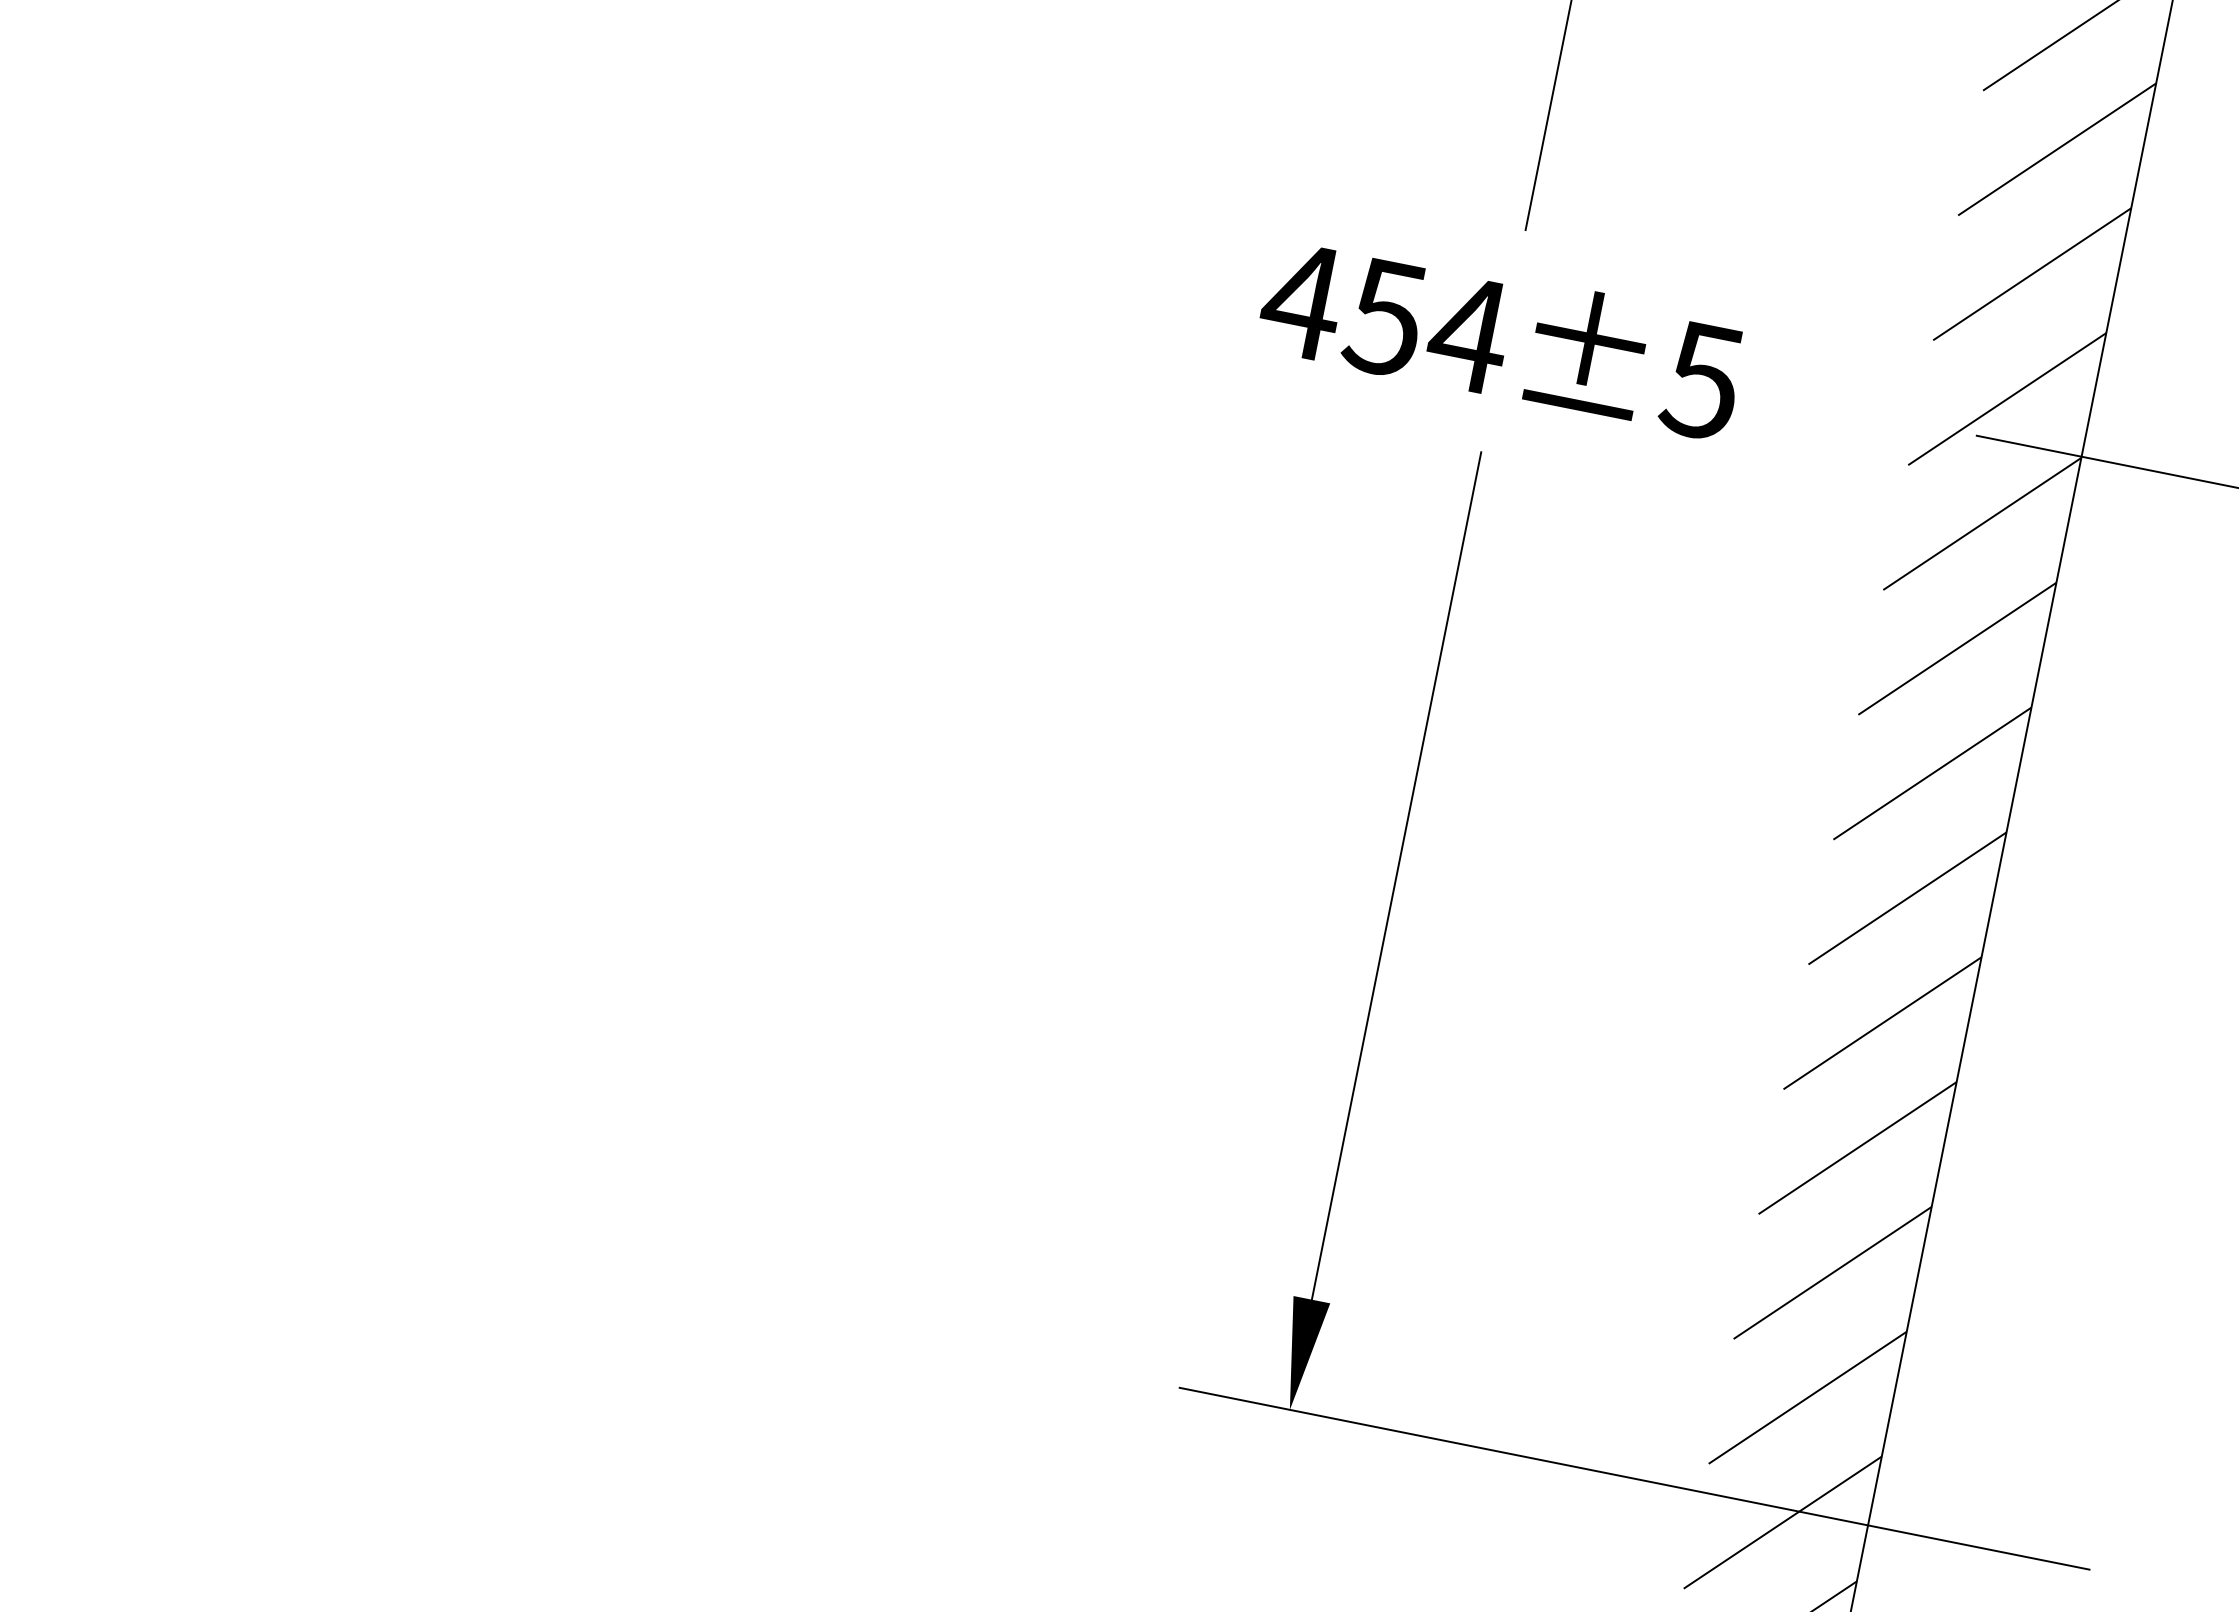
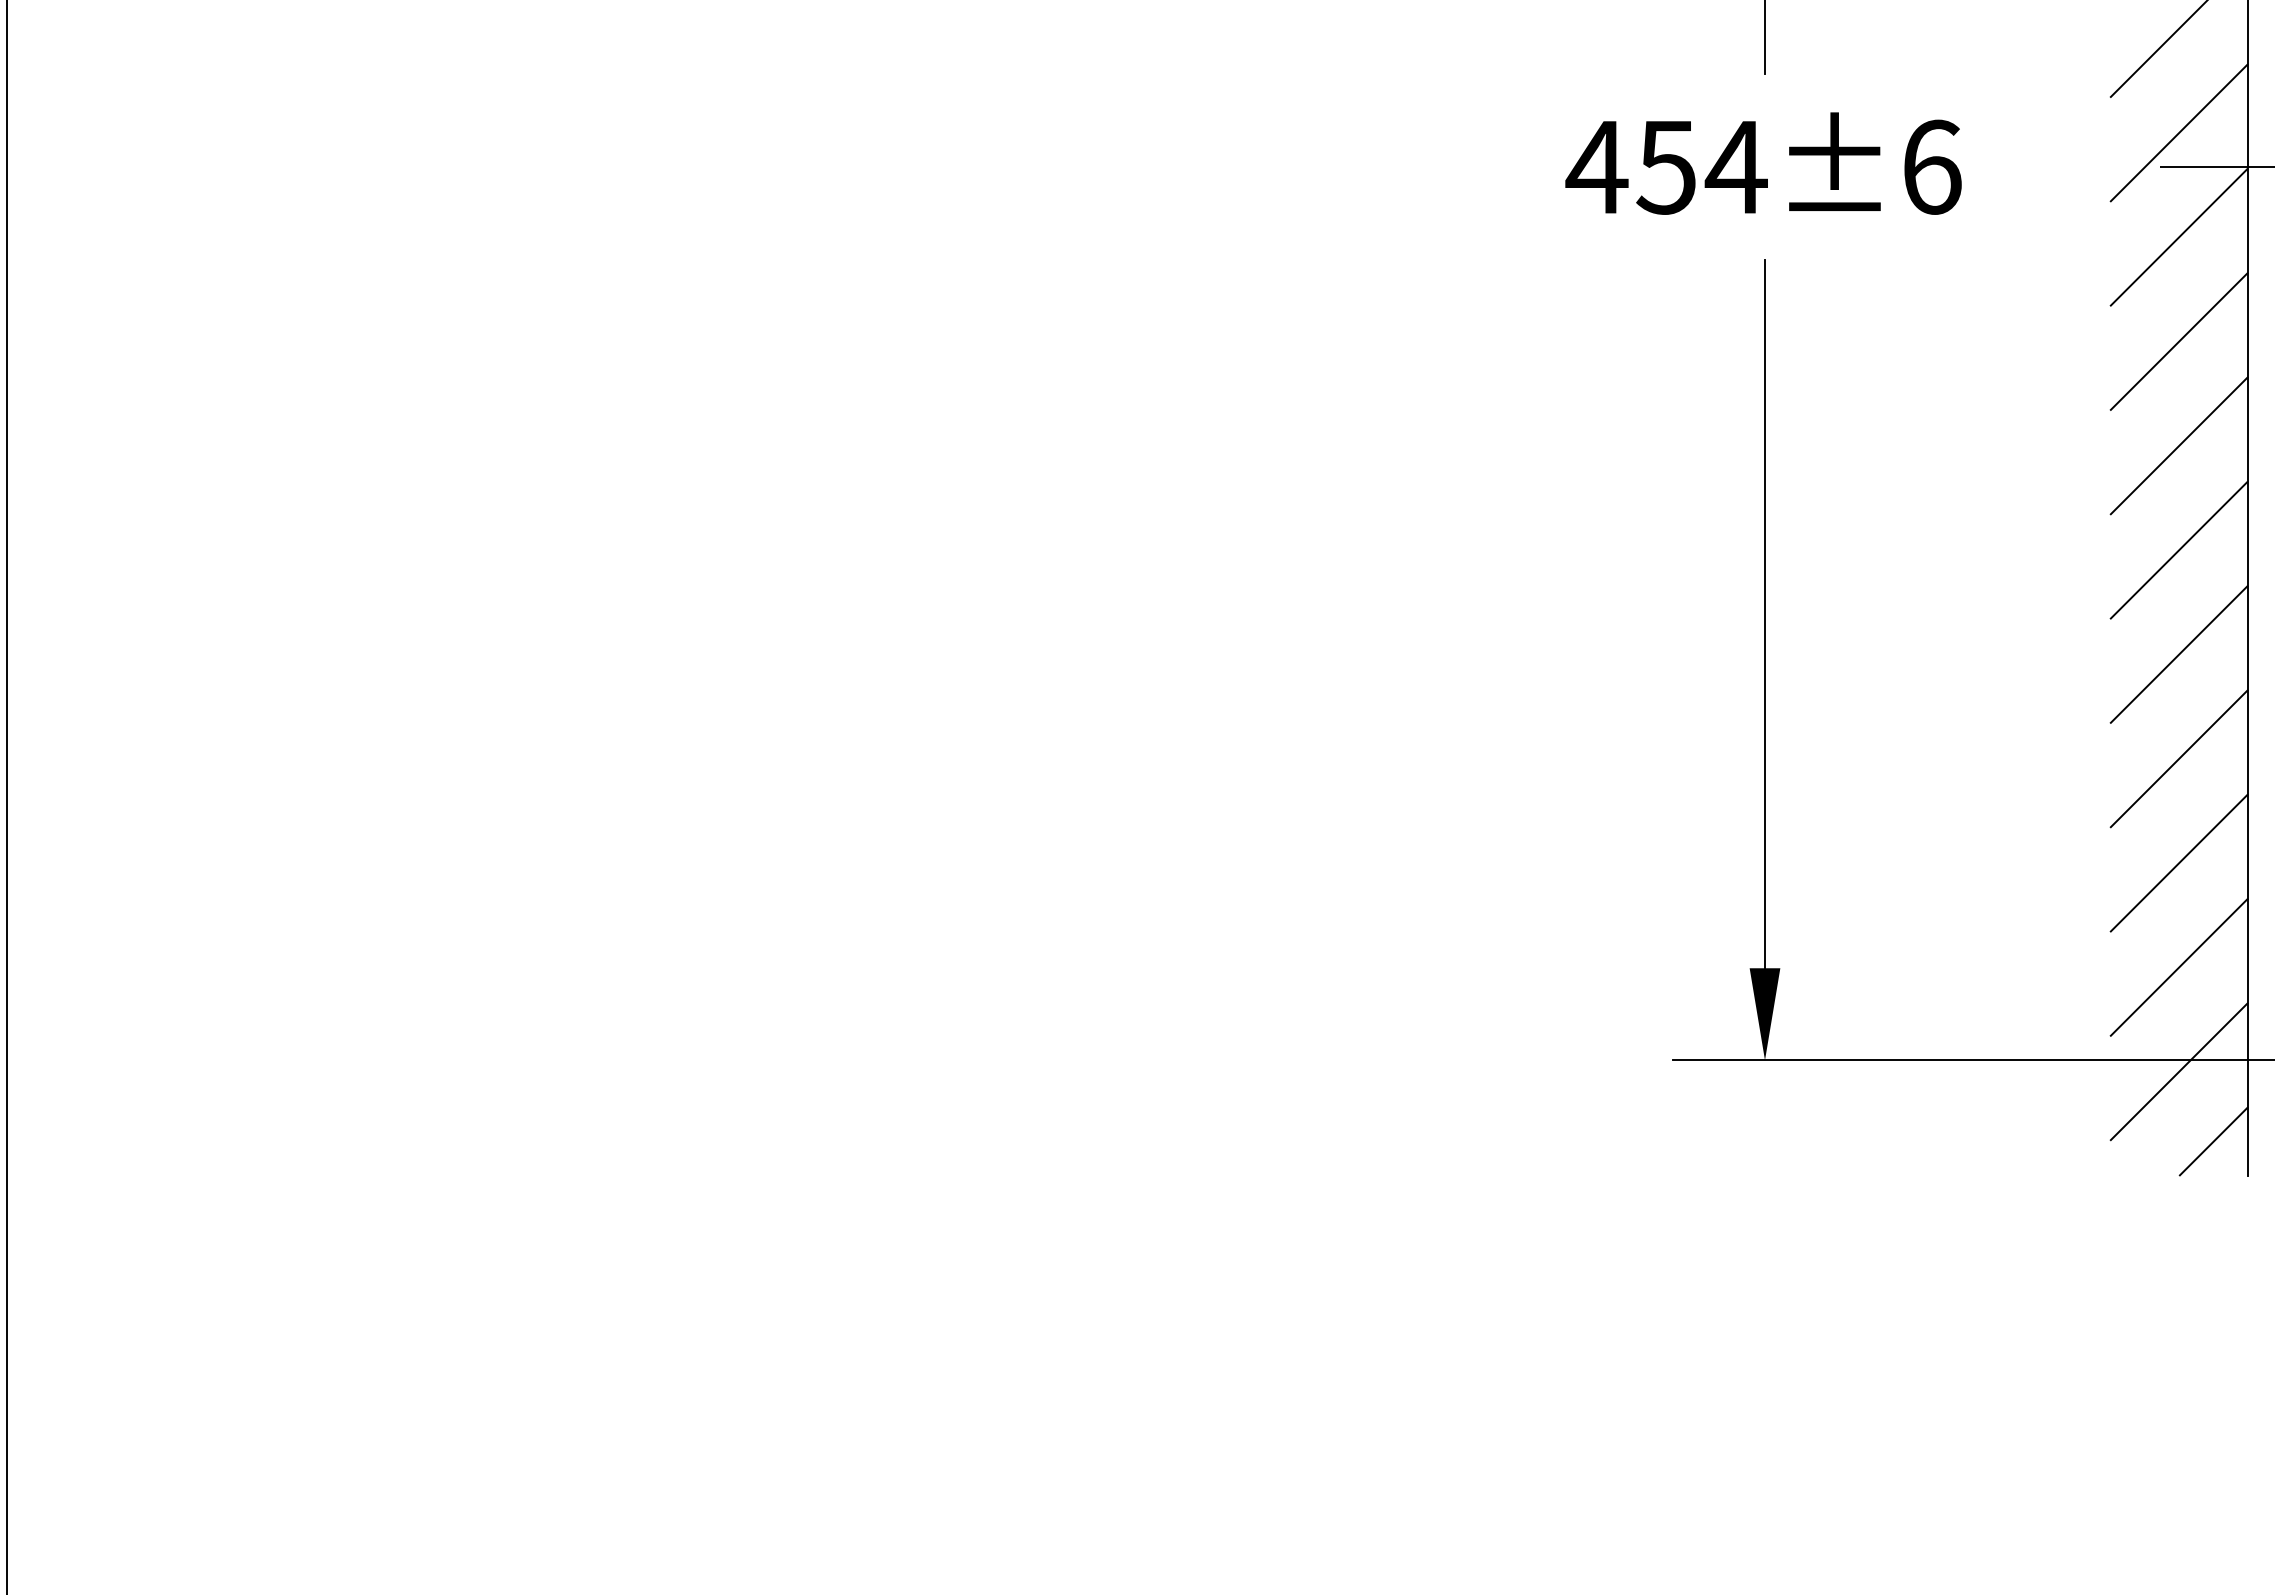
text: (1702, 379) -> (1931, 166), 454±5 -> 454±6

